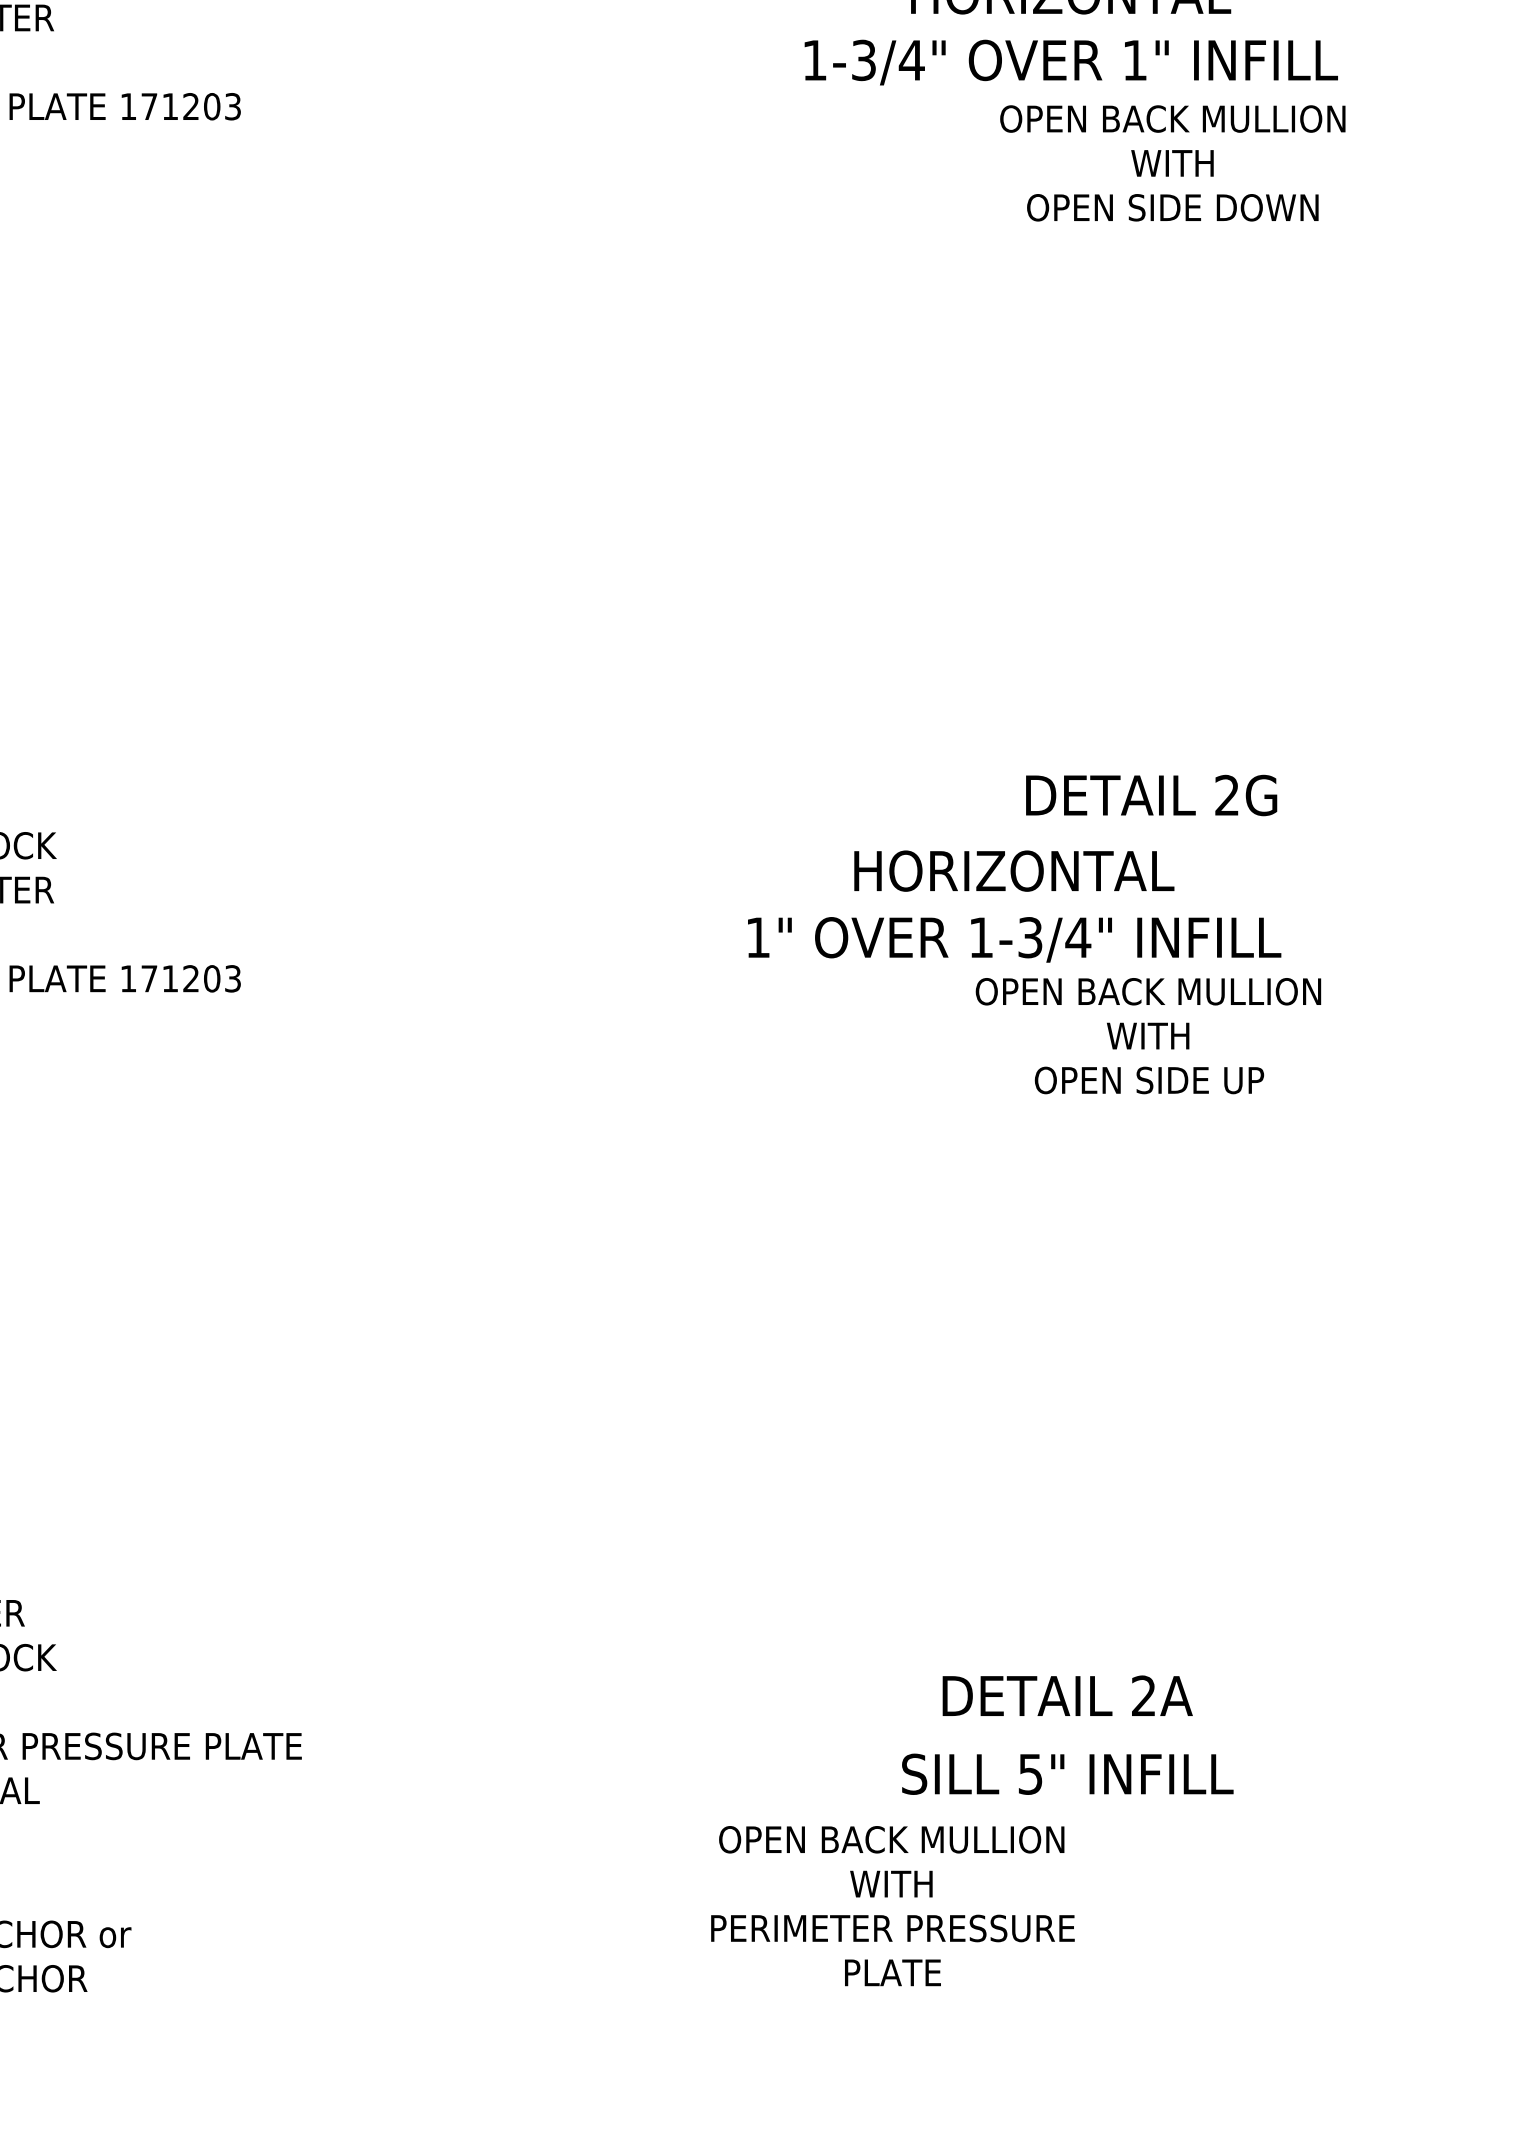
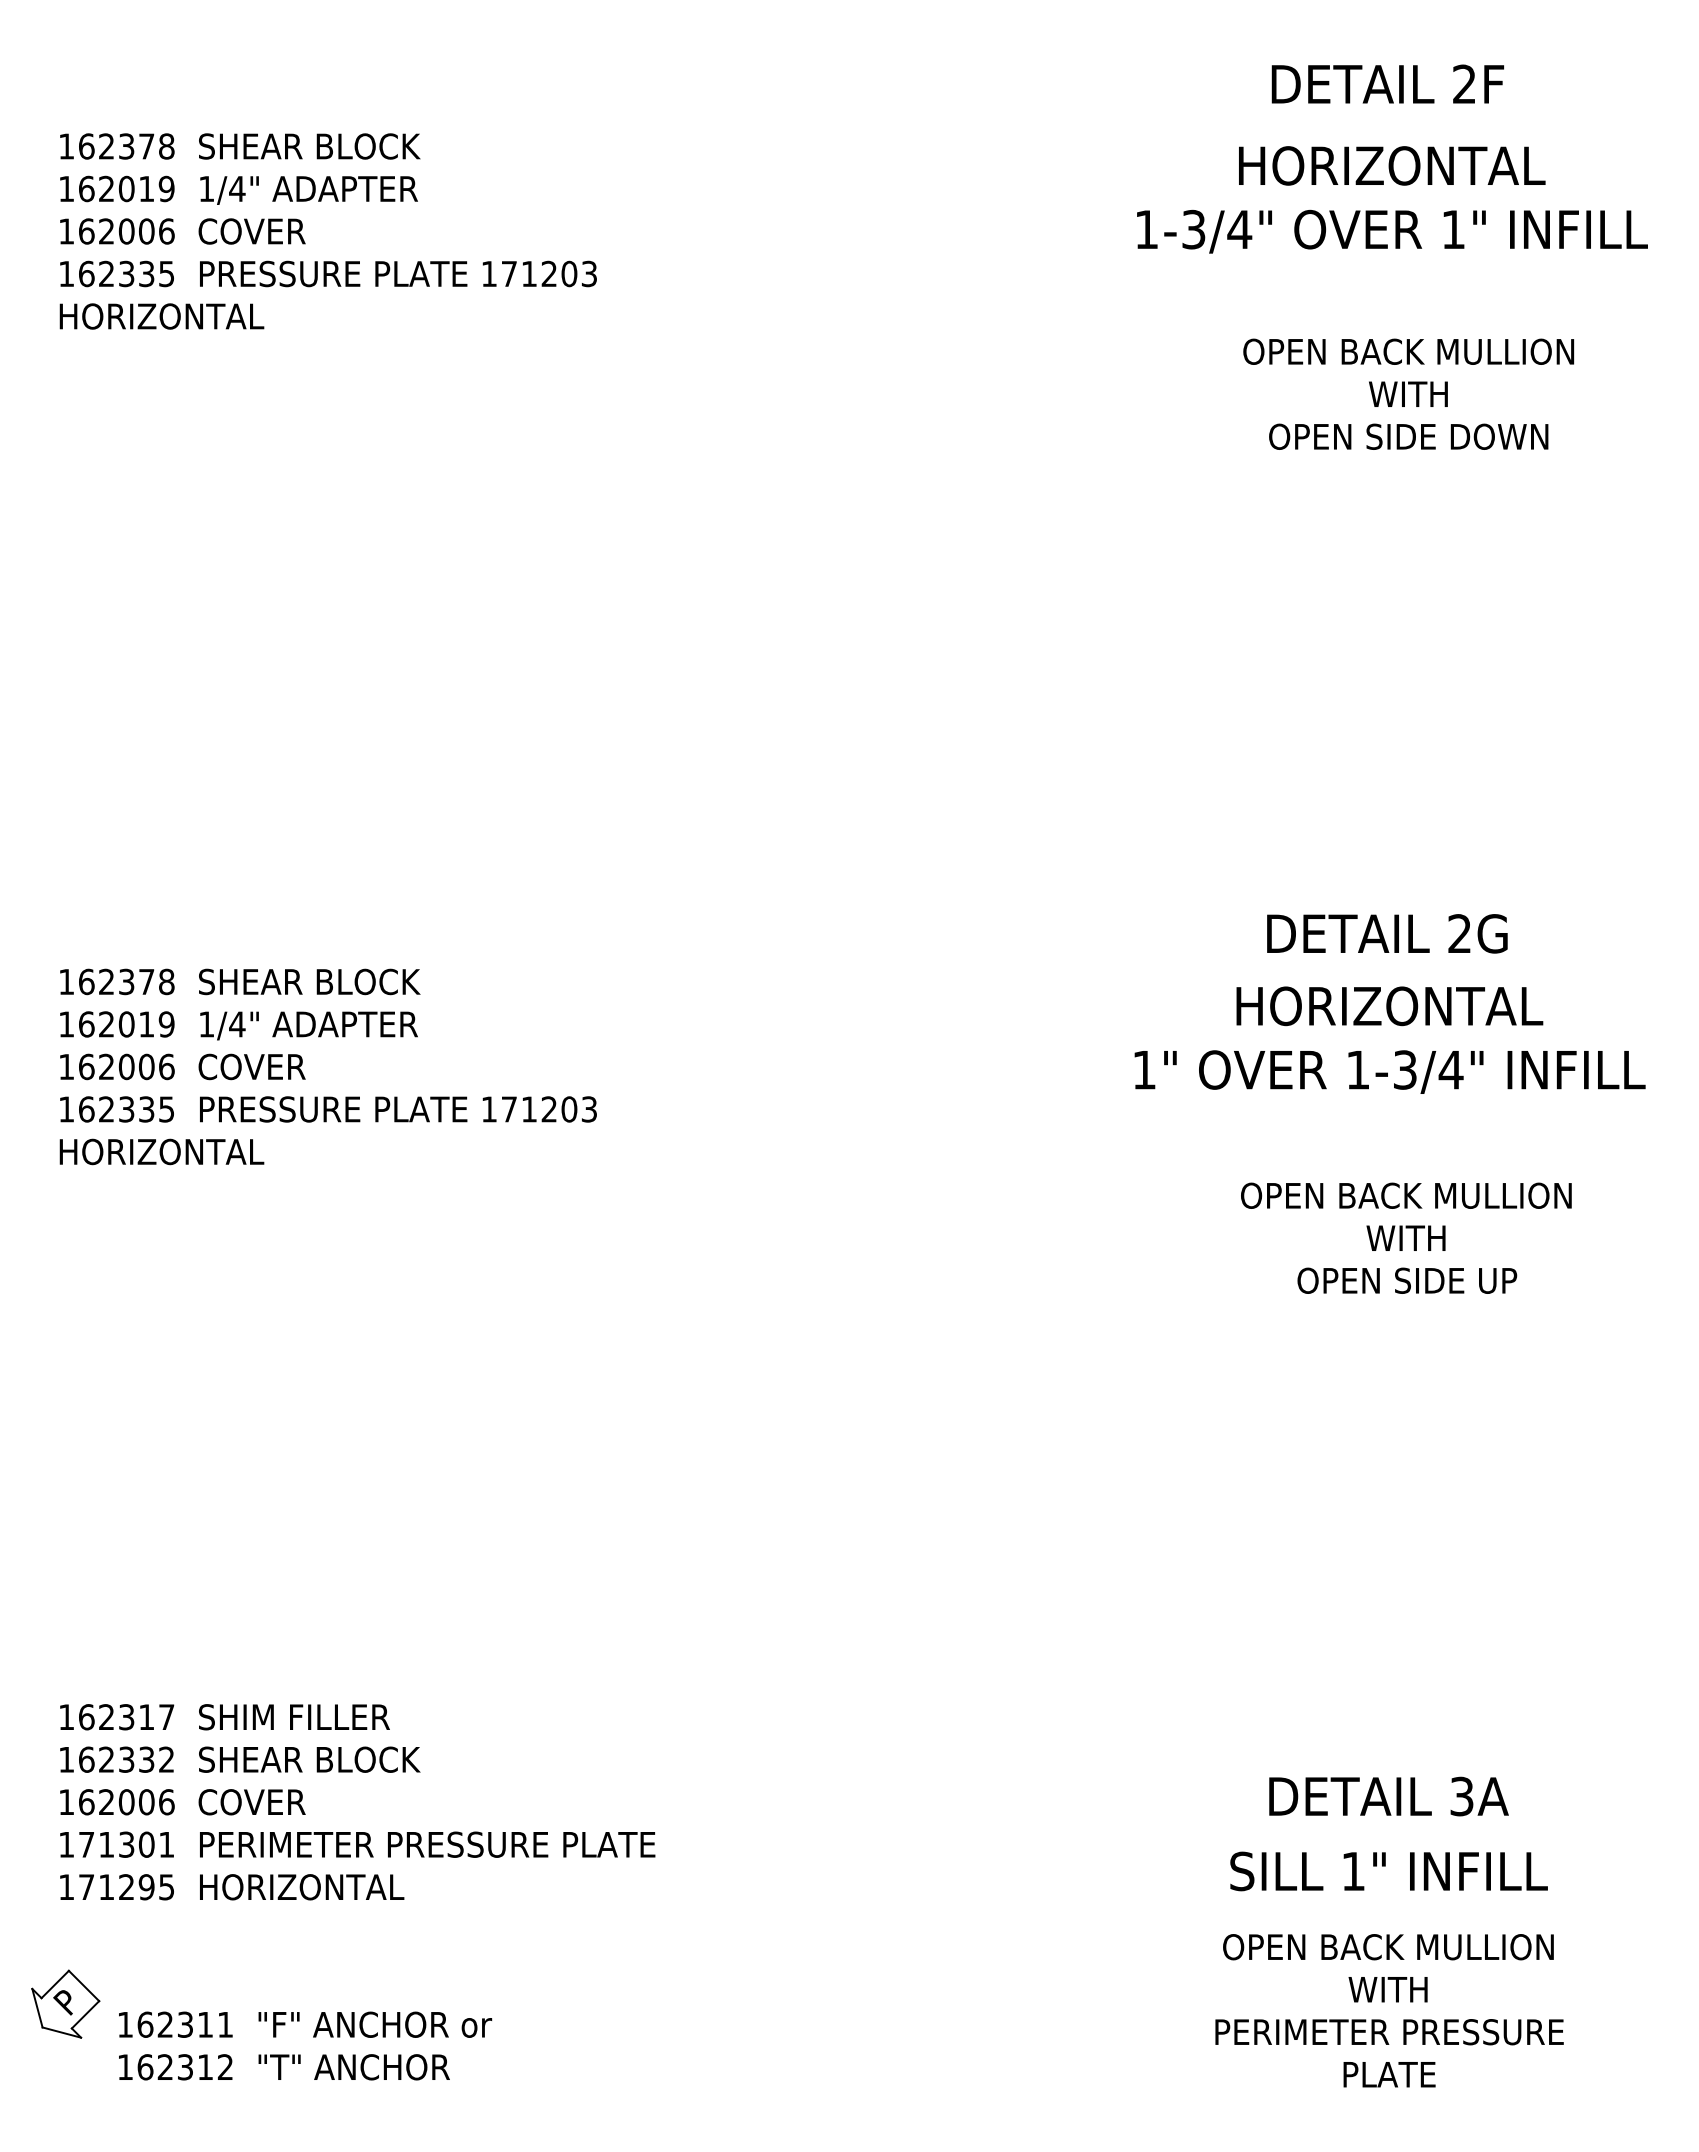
text: (1172, 162) -> (1408, 393), moved
text: (1151, 795) -> (1387, 933), moved
text: (1013, 905) -> (1389, 1039), moved
text: (1148, 1035) -> (1406, 1237), moved
text: (1143, 1696) -> (1461, 1796), 2A -> 3A
text: (1030, 1774) -> (1353, 1871), 5" -> 1"
text: (892, 1905) -> (1389, 2010), moved

